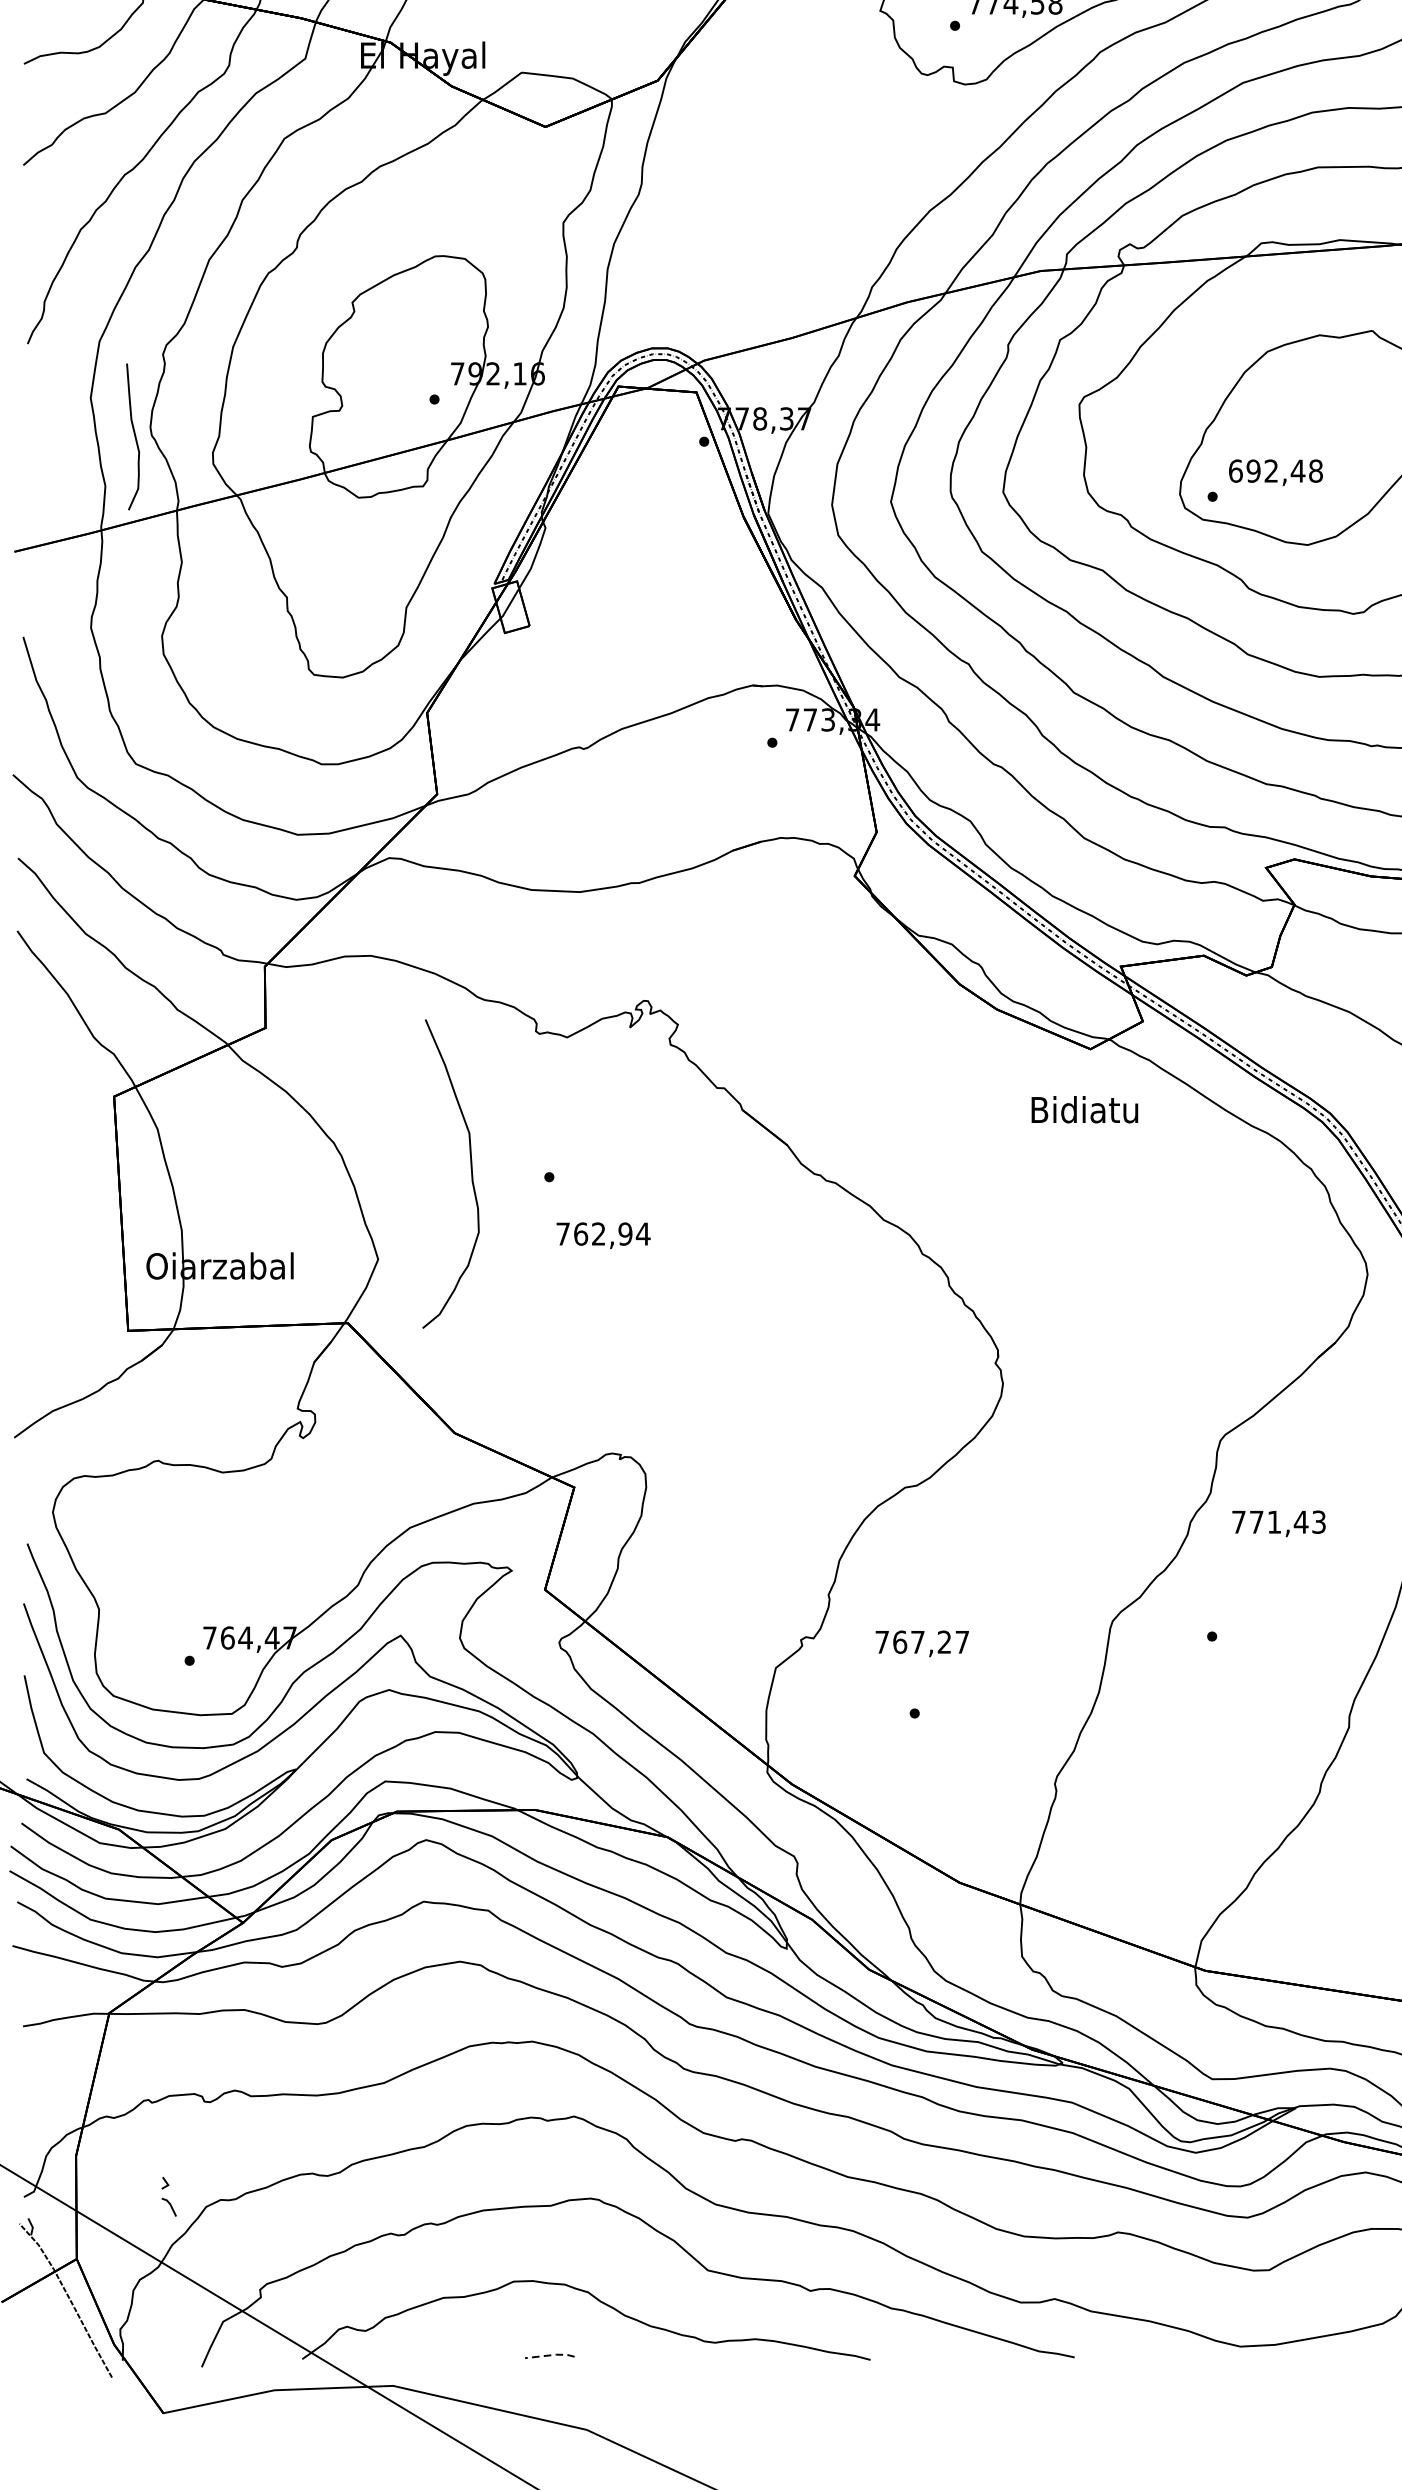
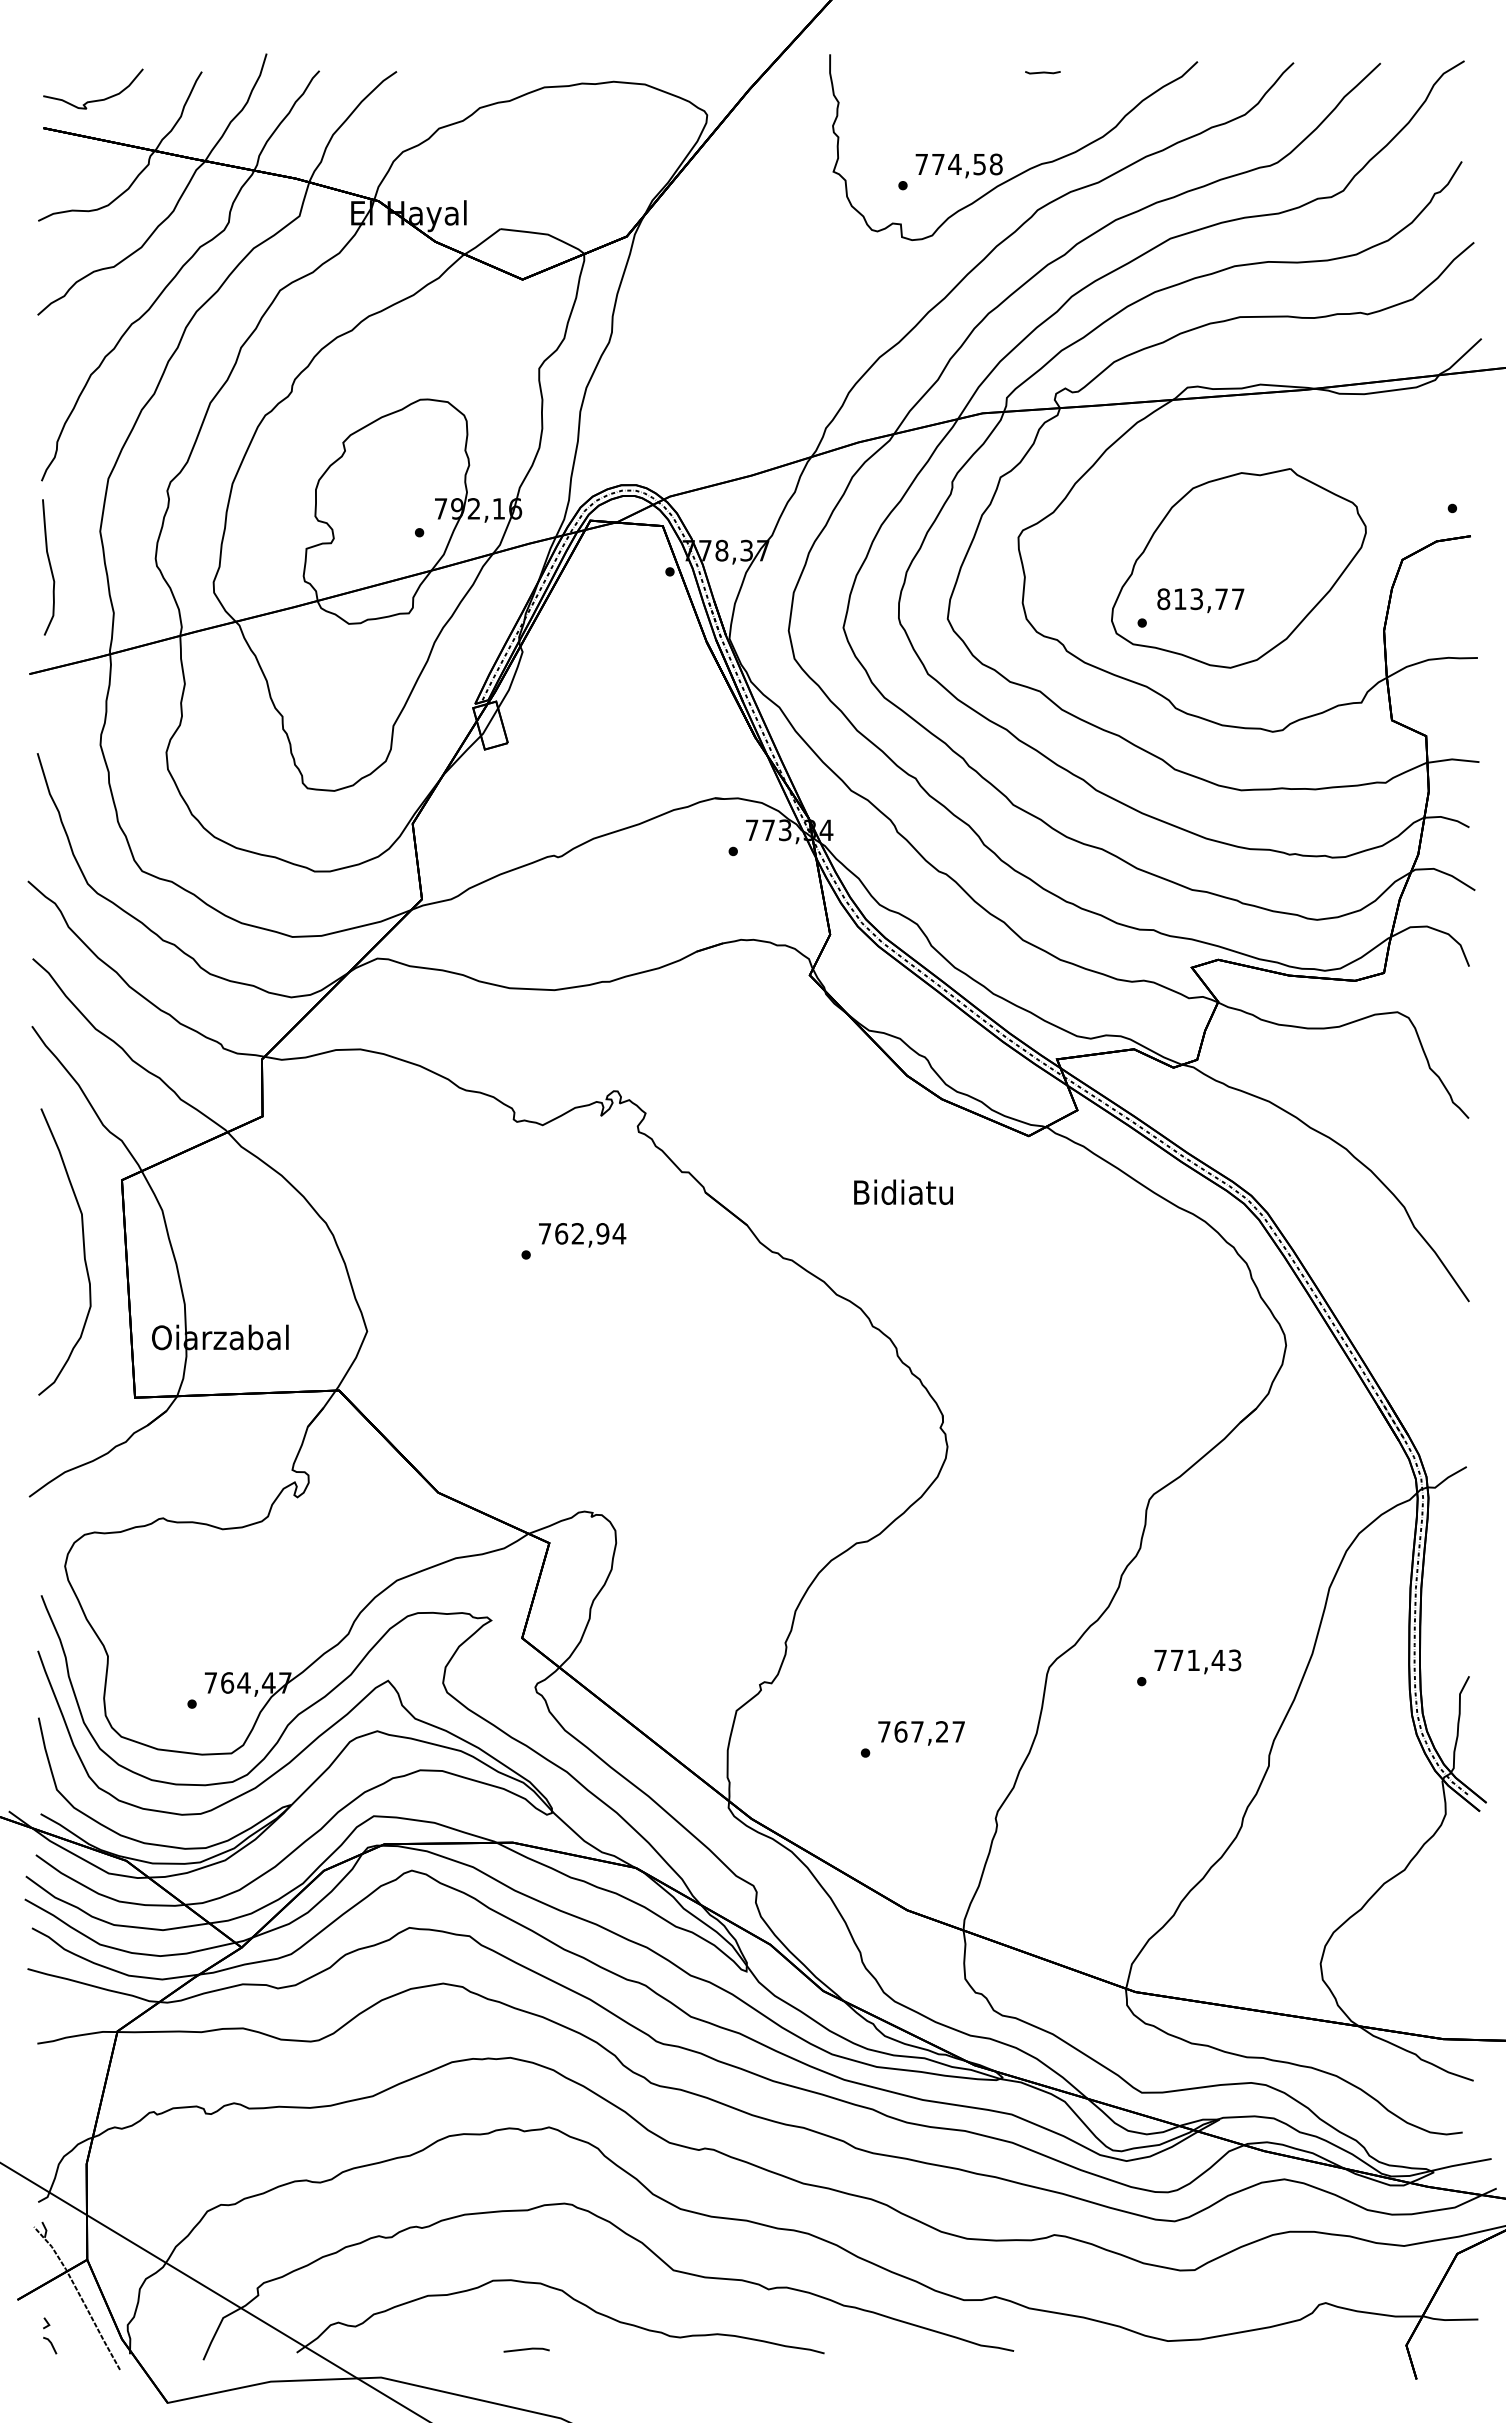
curve: (134, 436) -> (49, 567), moved
text: (1275, 471) -> (1200, 599), 692,48 -> 813,77
text: (1084, 1108) -> (903, 1191), moved
curve: (471, 1173) -> (83, 1251), moved
text: (603, 1235) -> (582, 1235), moved
text: (1278, 1523) -> (1197, 1661), moved
text: (922, 1643) -> (921, 1733), moved
part: (169, 2196) -> (50, 2335), moved
line: (550, 2355) -> (527, 2349), dashed -> solid

